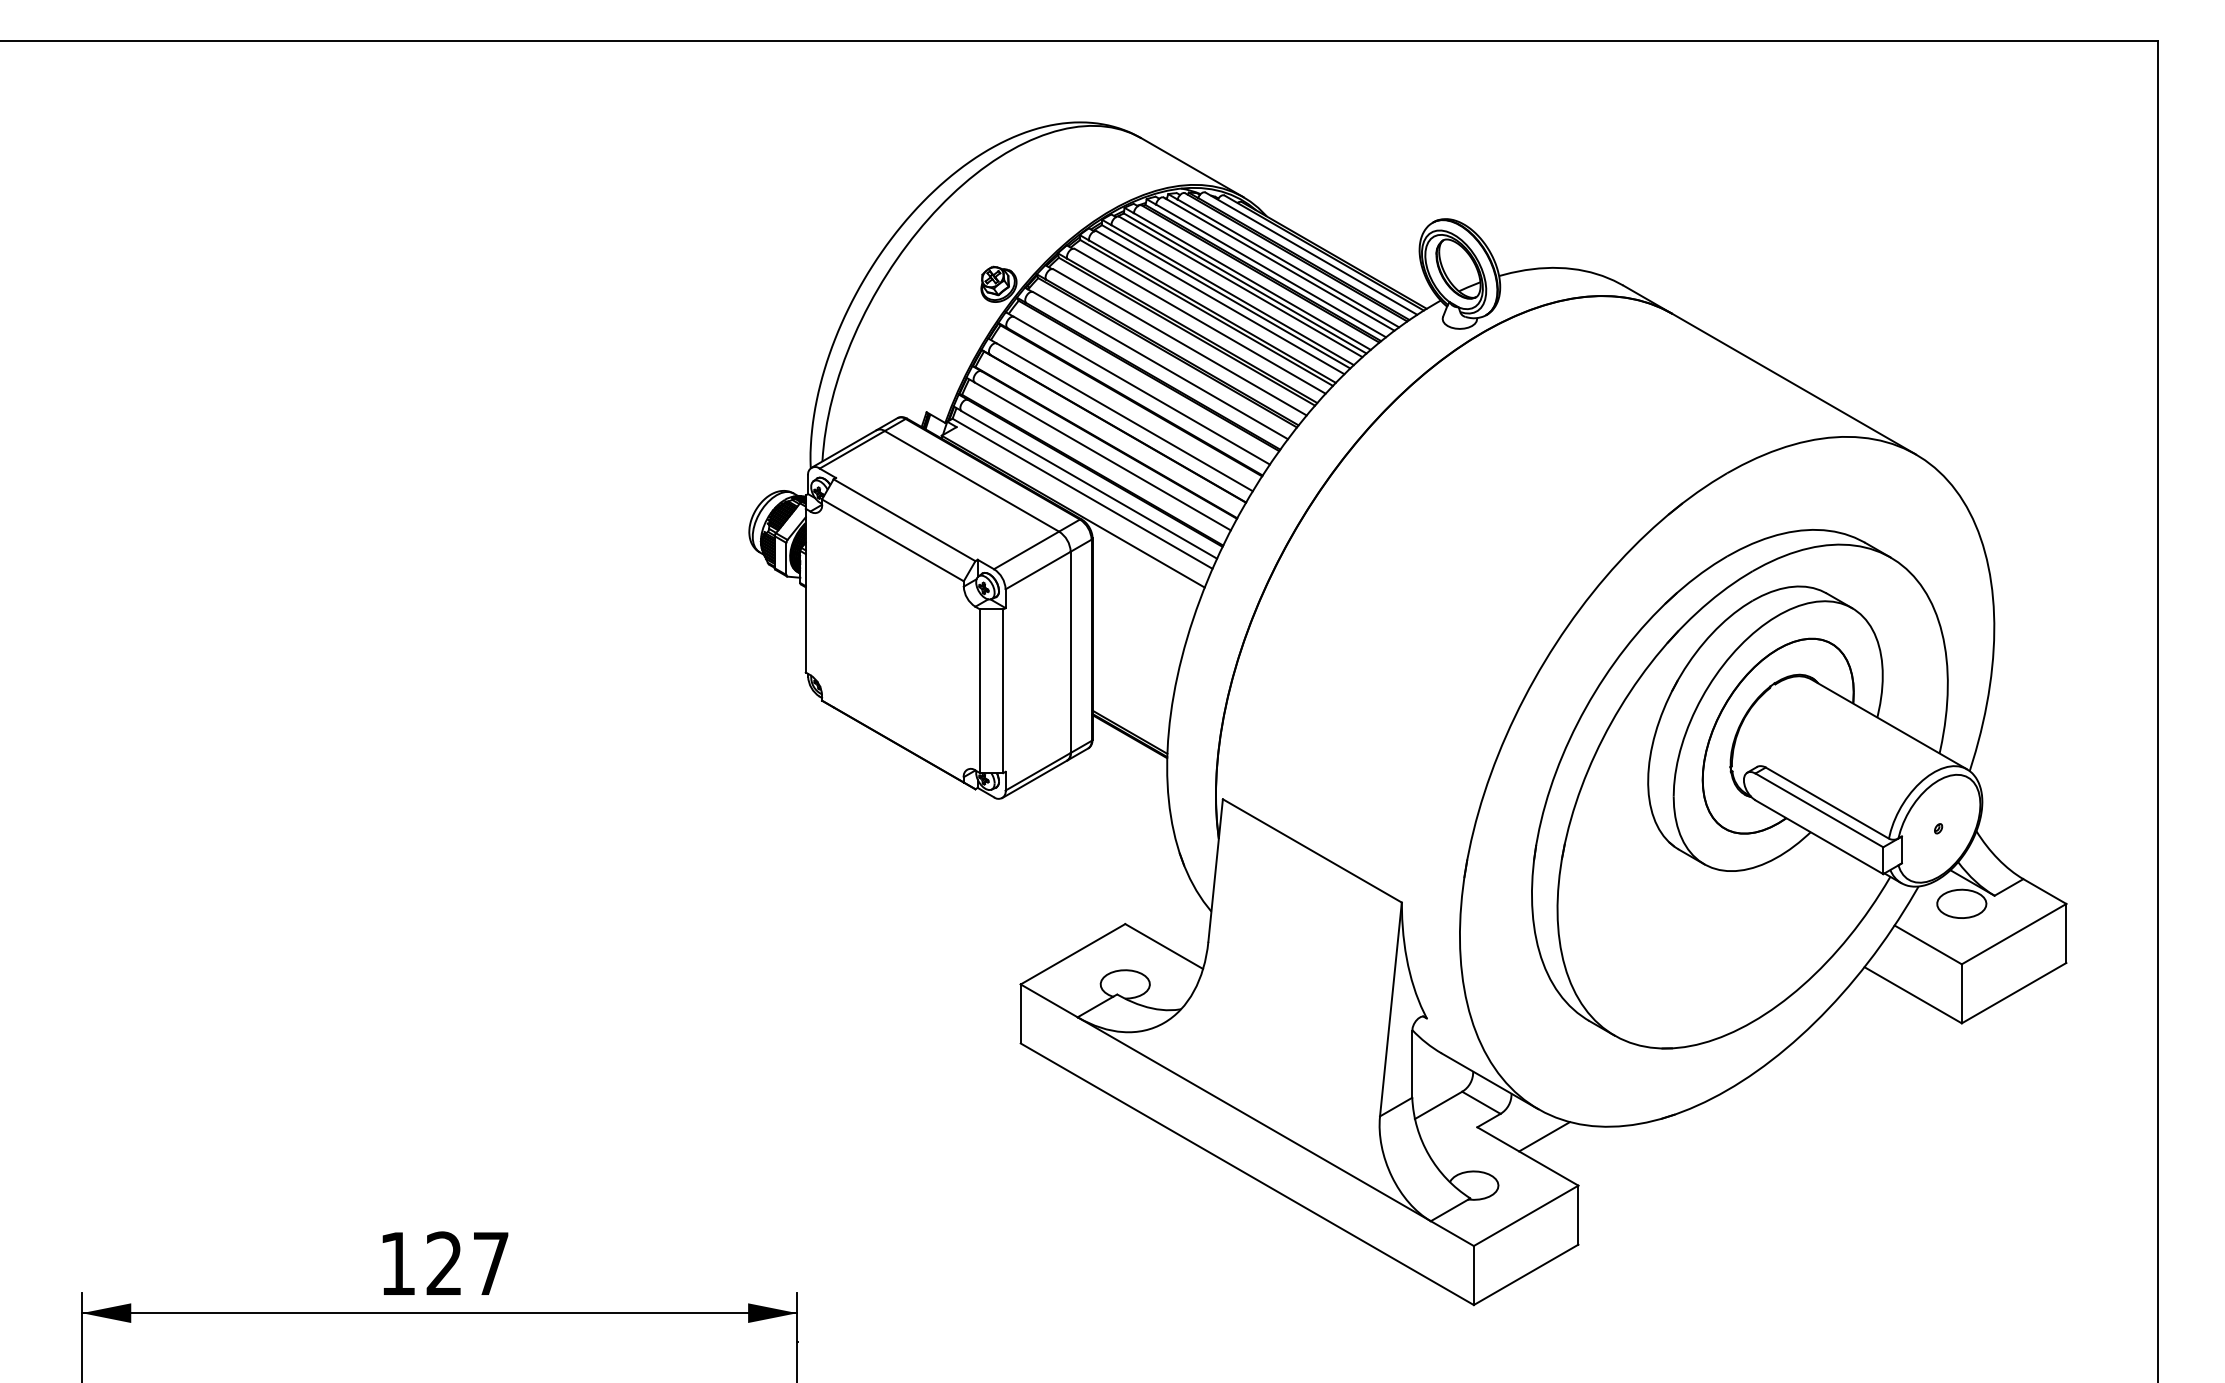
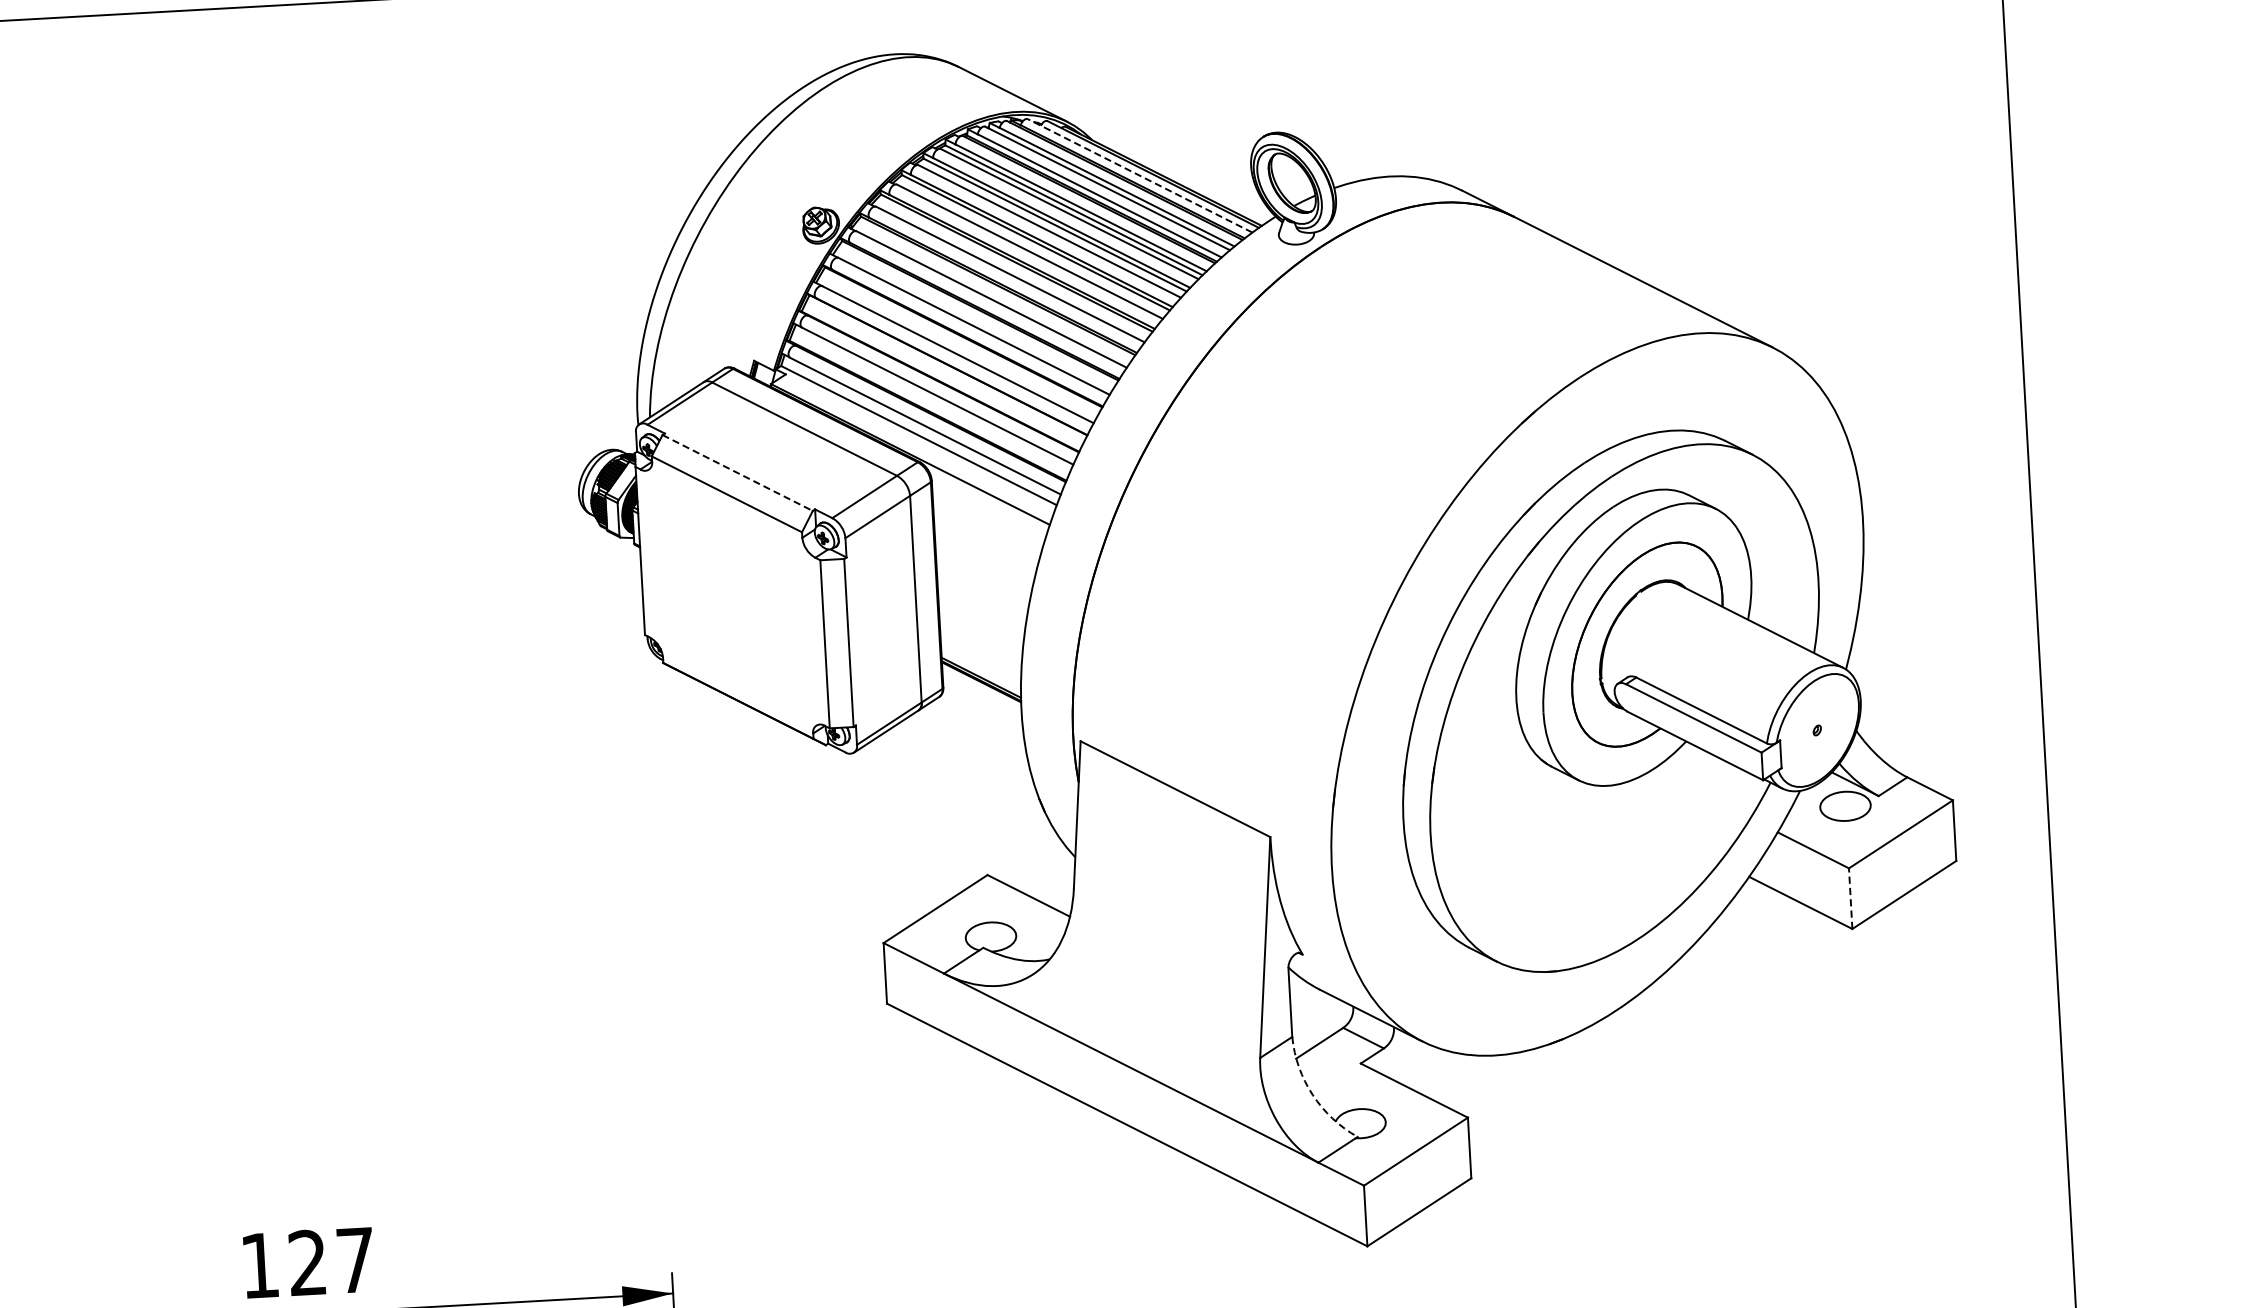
line: (1310, 253) -> (1139, 175), solid -> dashed
line: (904, 520) -> (737, 473), solid -> dashed
line: (1961, 993) -> (1850, 898), solid -> dashed
line: (1544, 1136) -> (1430, 1069), removed
arc: (1429, 1155) -> (1313, 1095), solid -> dashed

